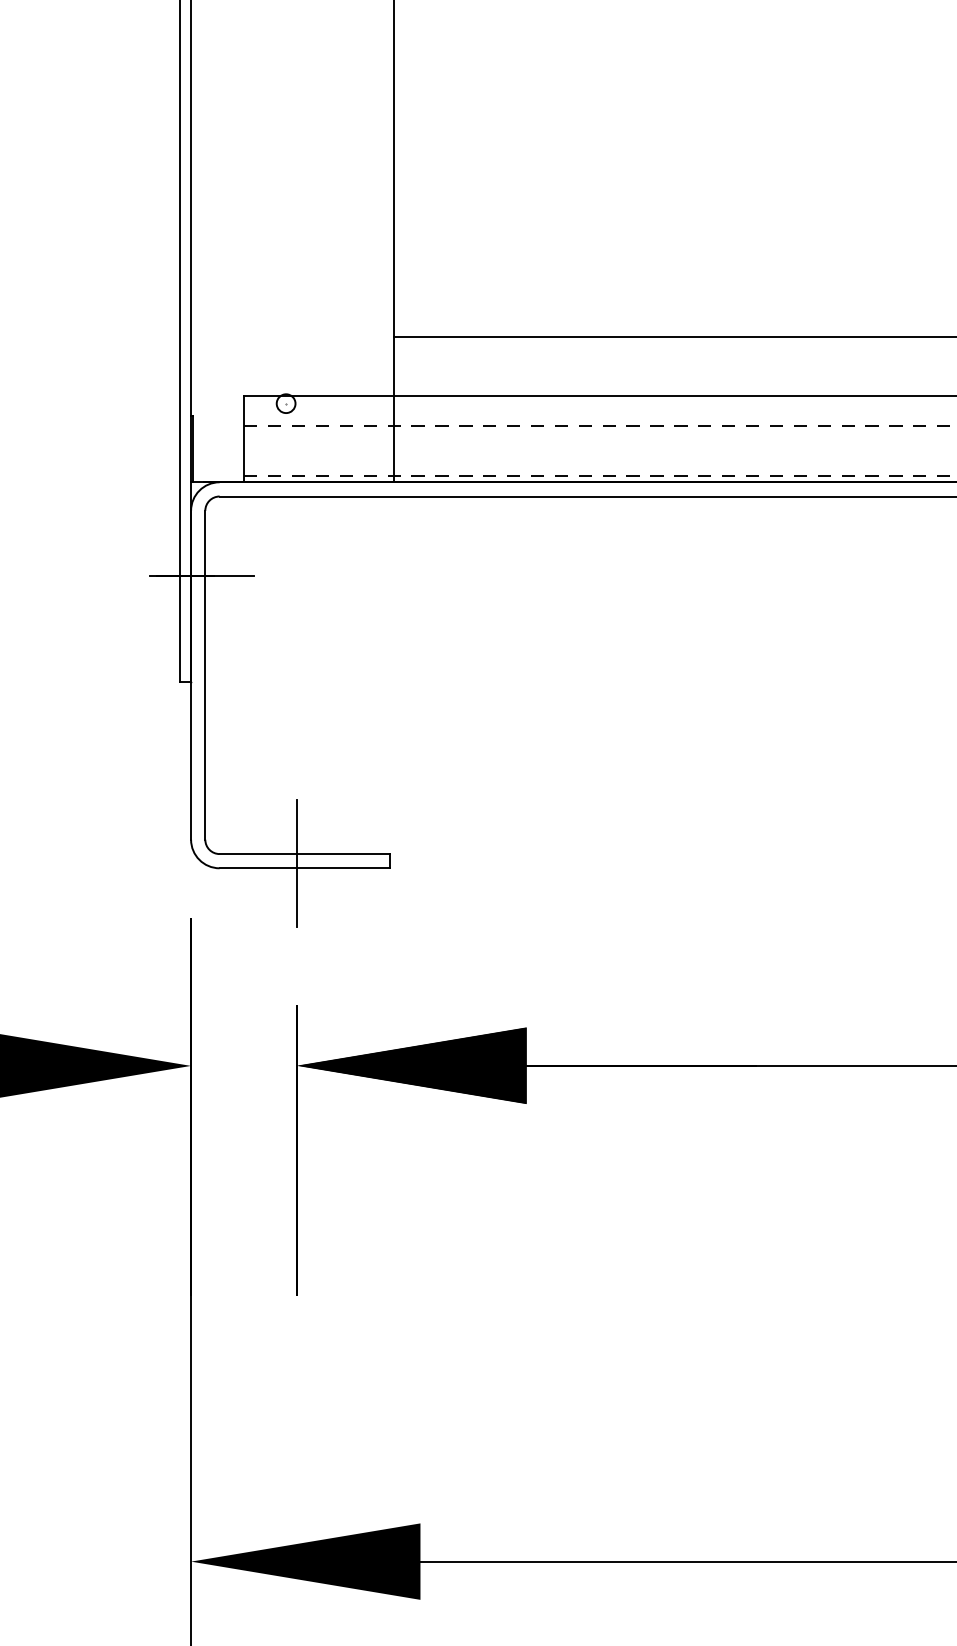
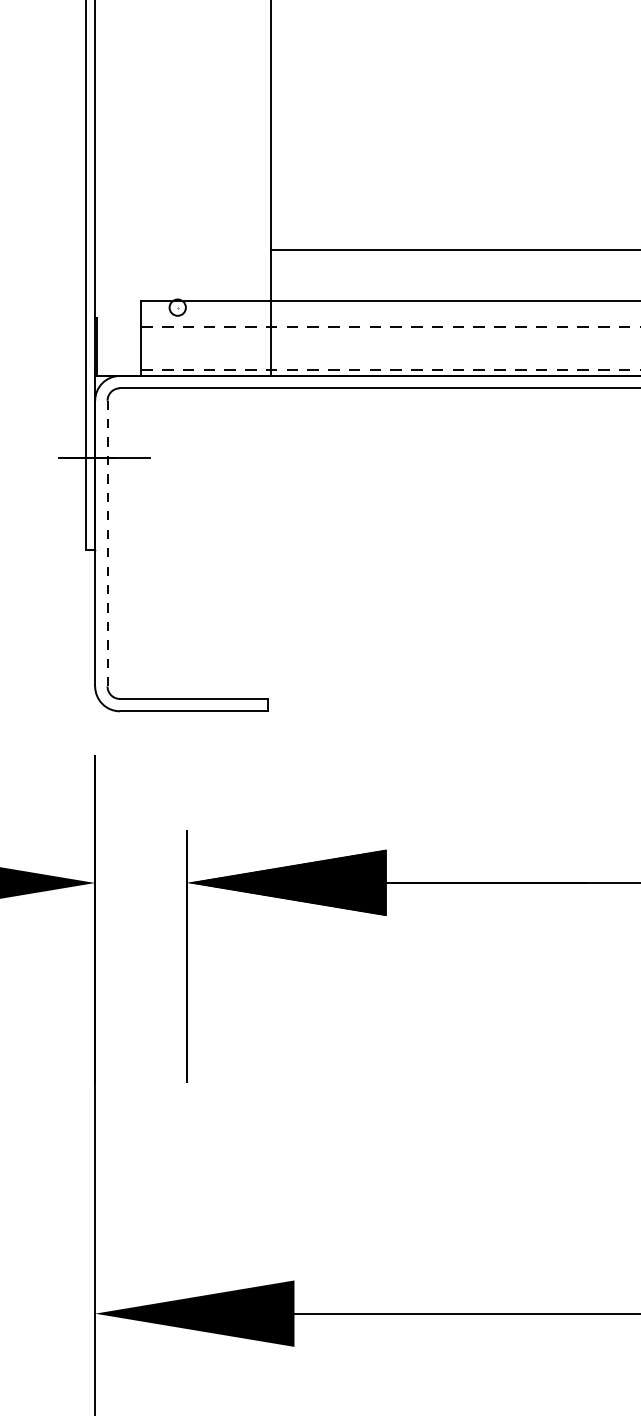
line: (205, 674) -> (107, 542), solid -> dashed
line: (297, 863) -> (187, 707), removed

